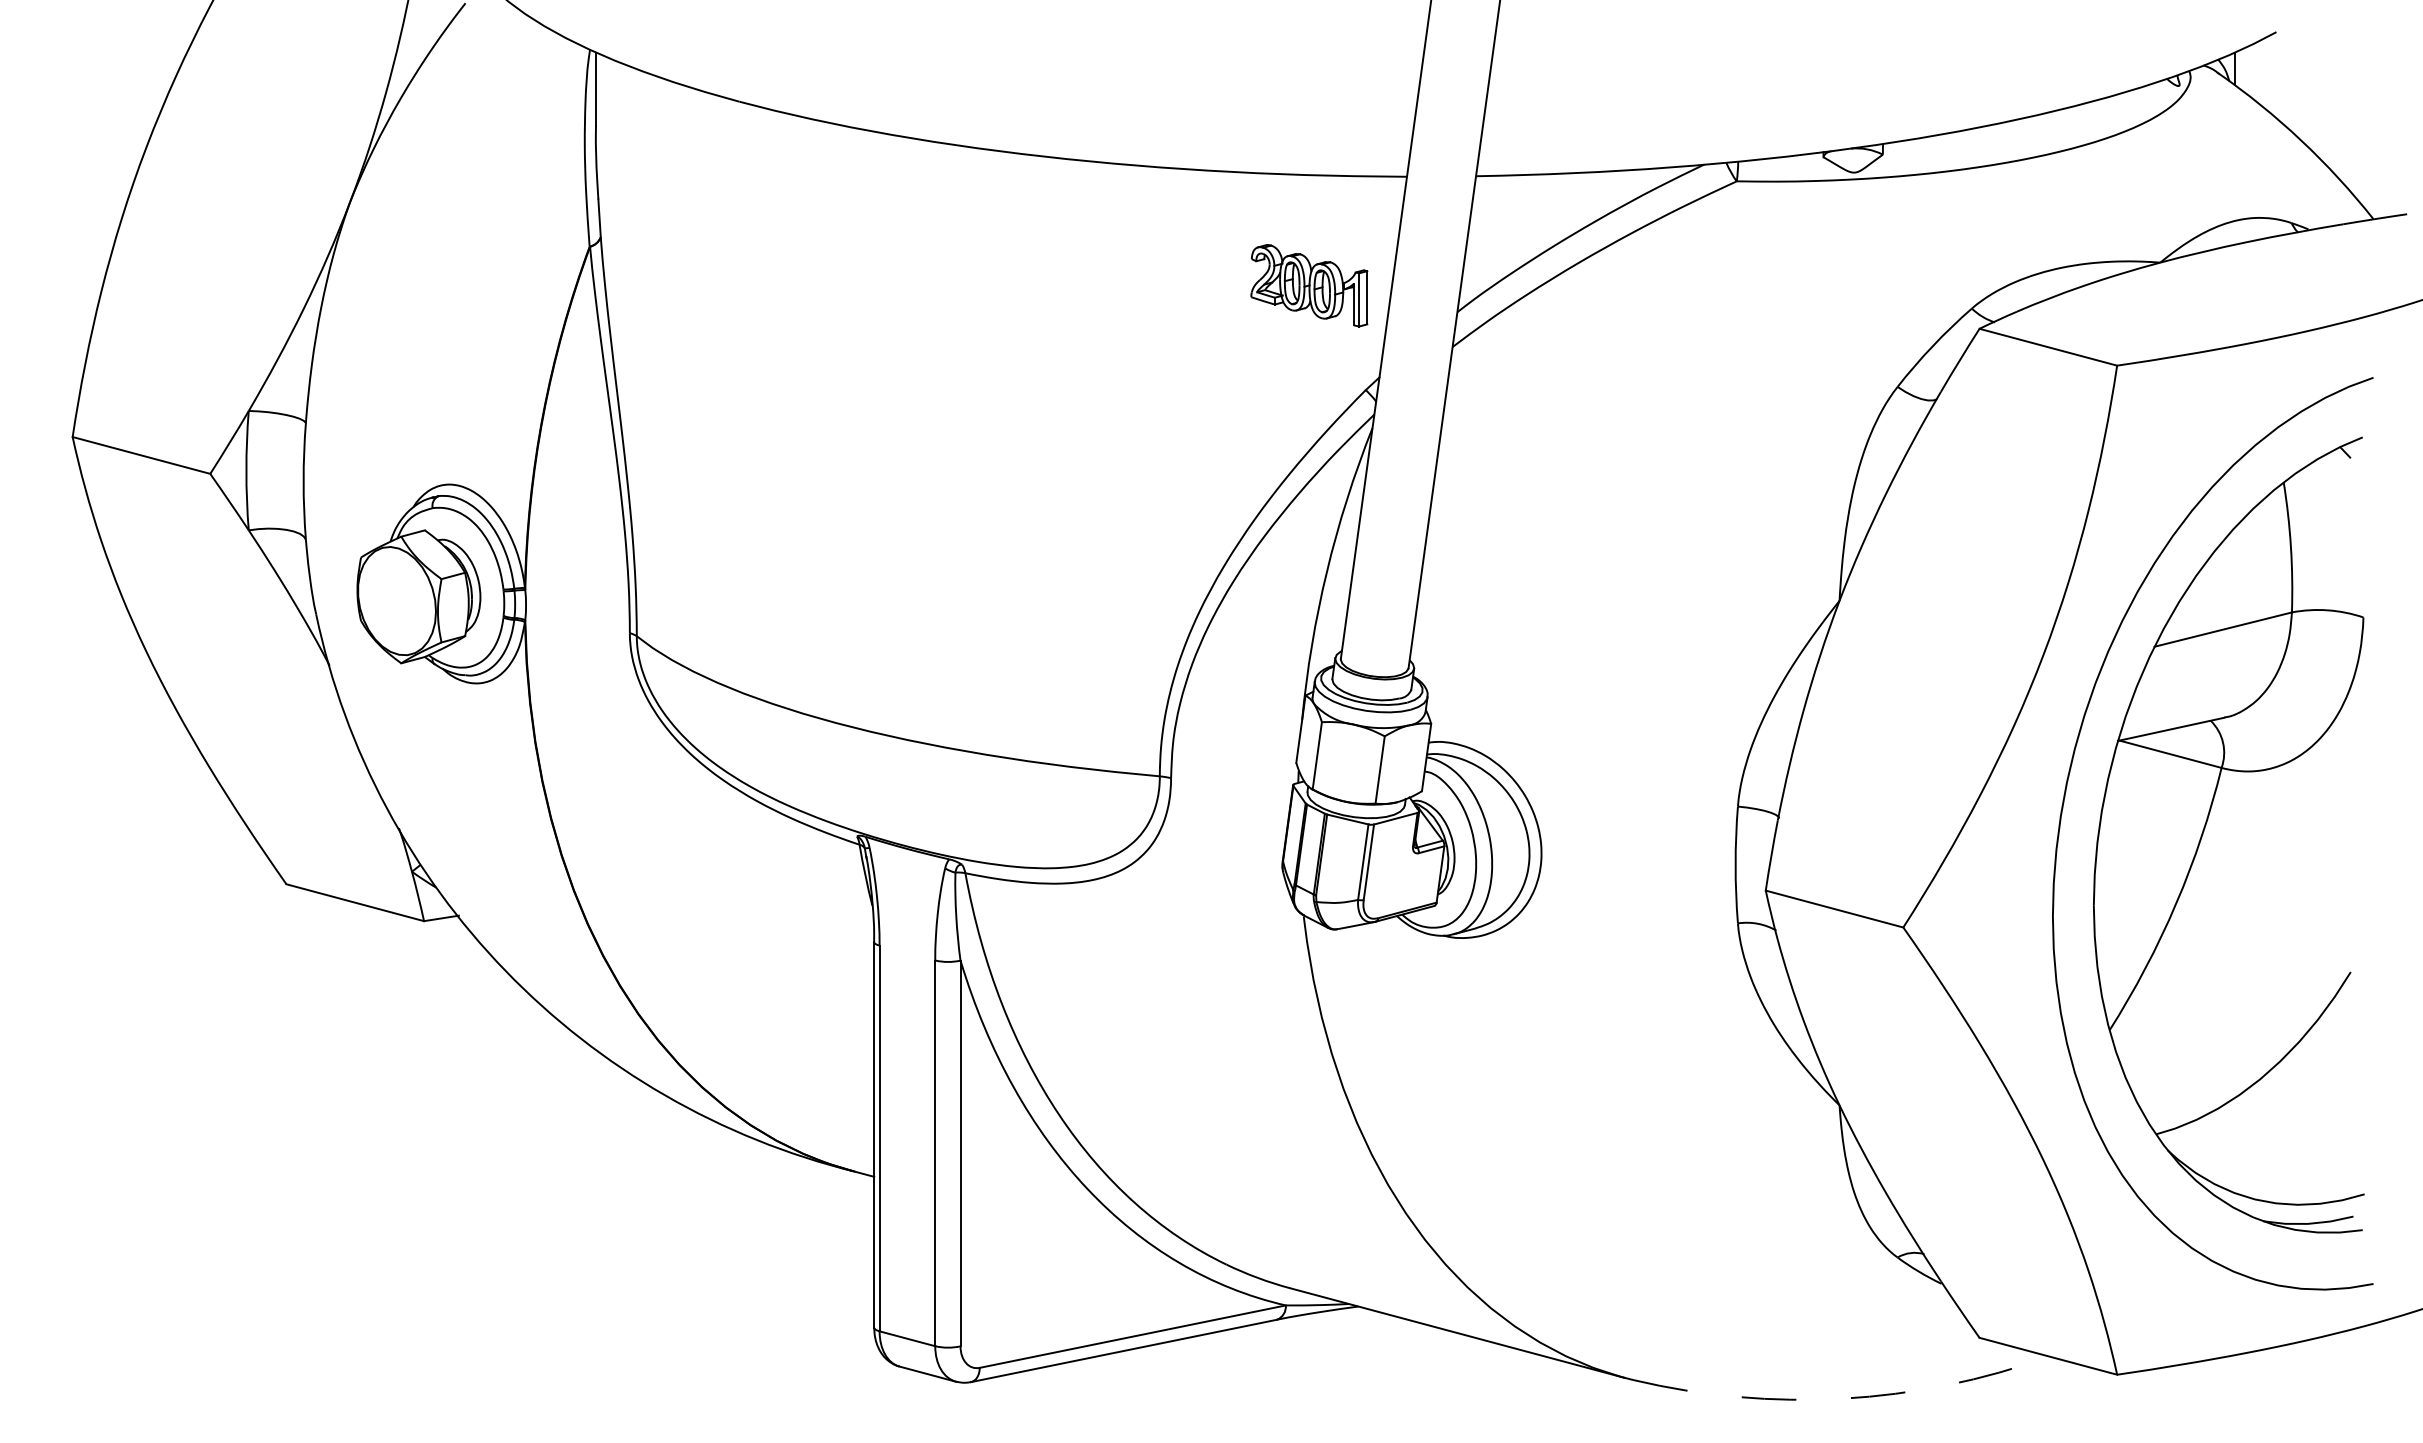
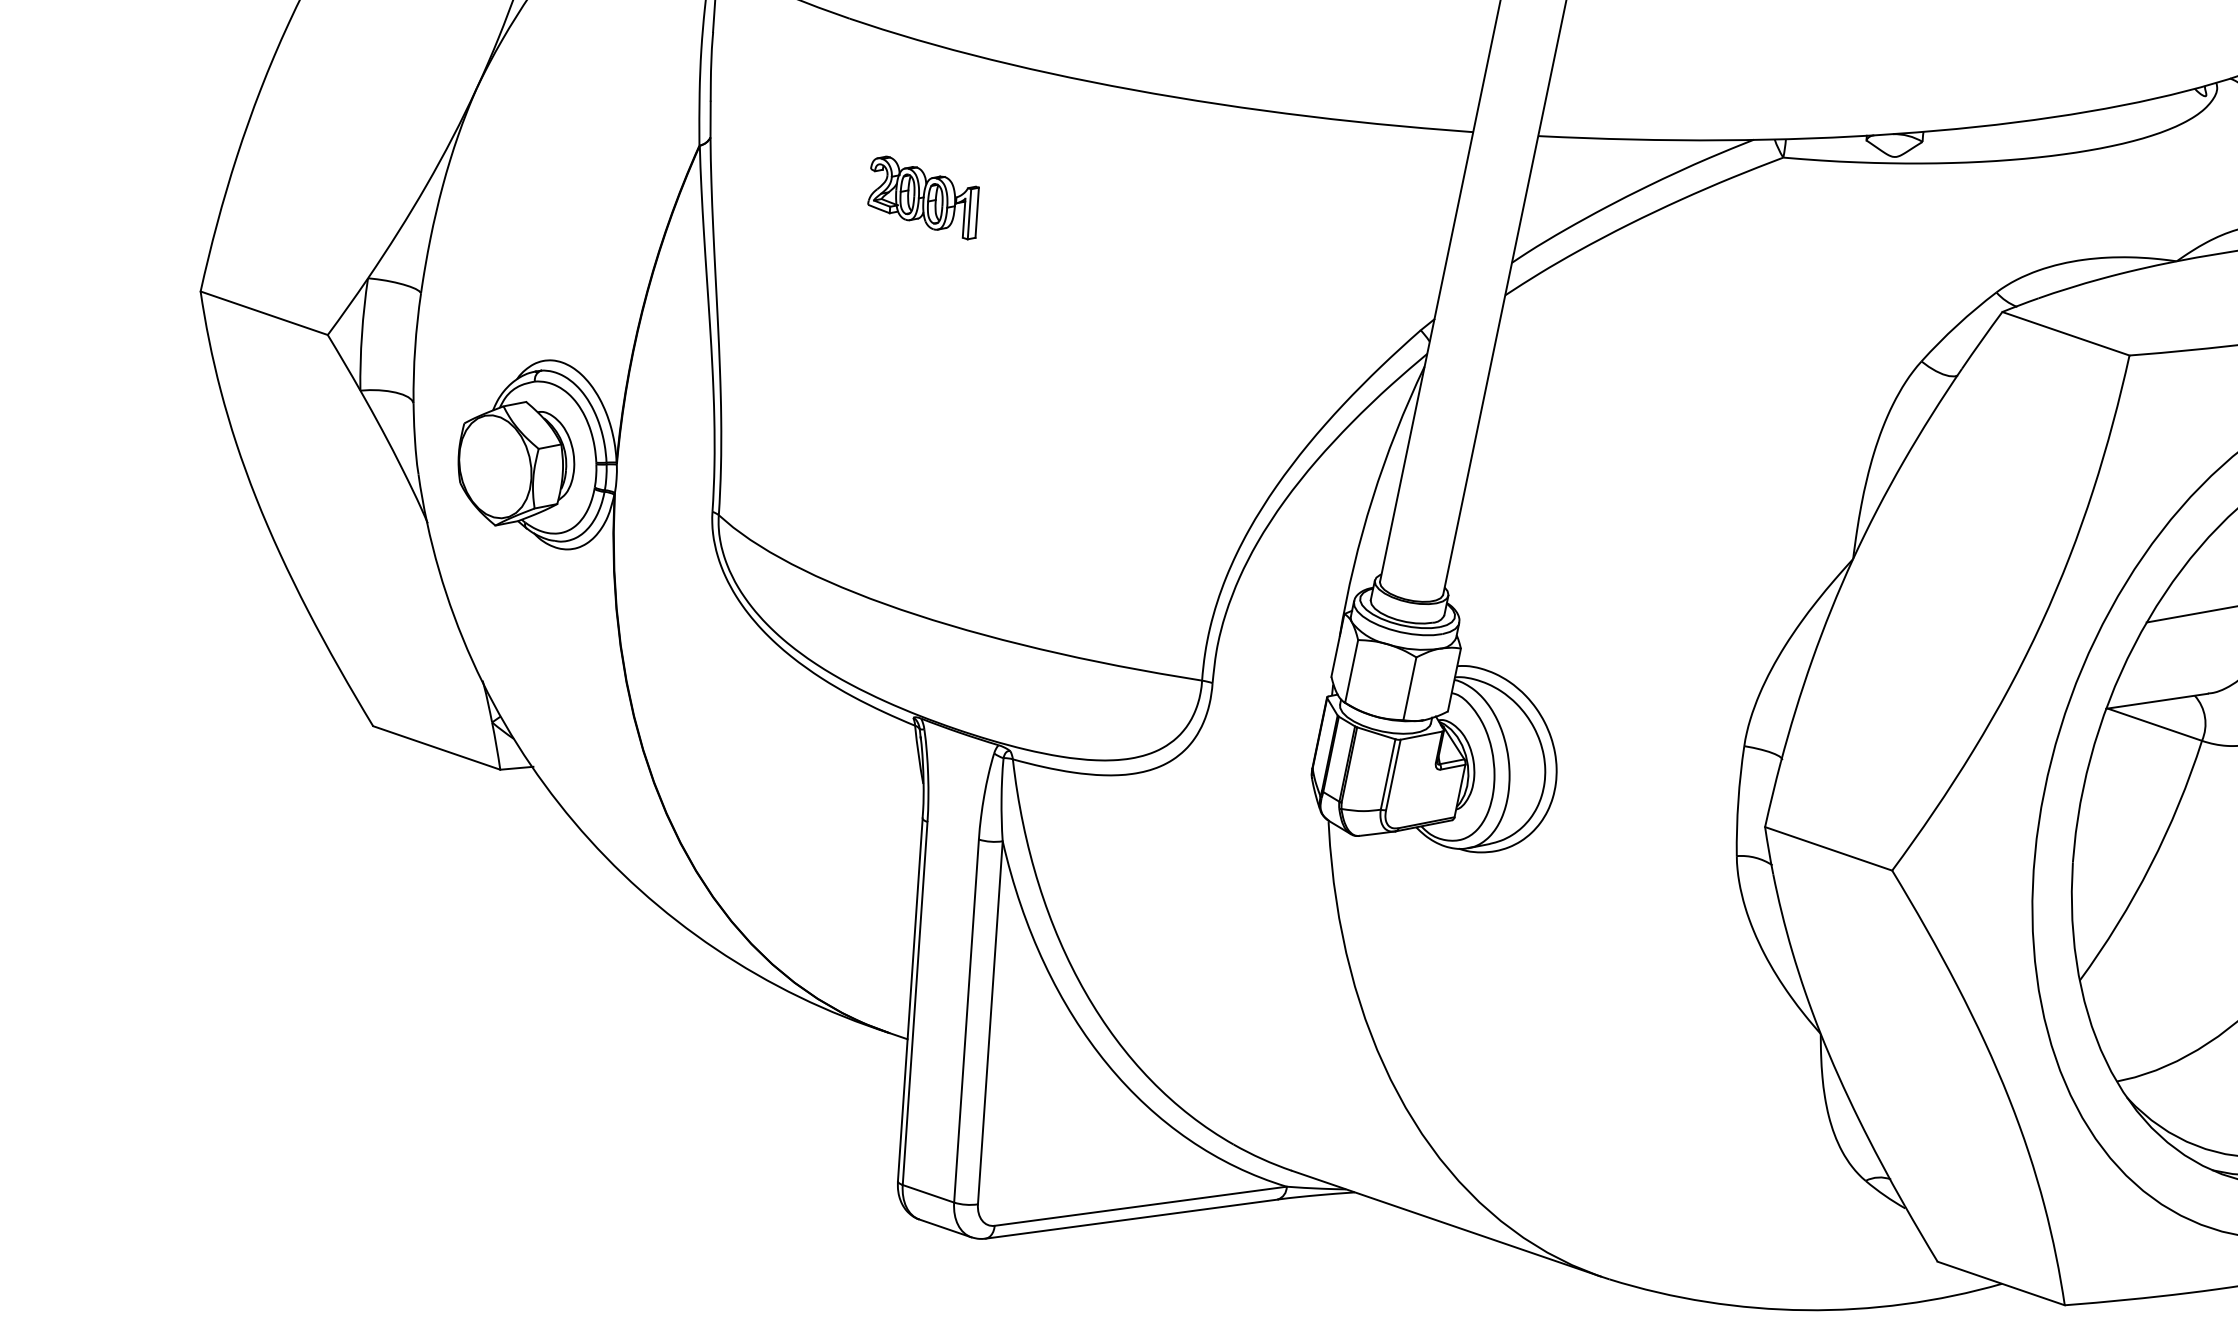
part: (1309, 285) -> (923, 197), moved
arc: (1843, 1398) -> (1805, 1310), dashed -> solid

